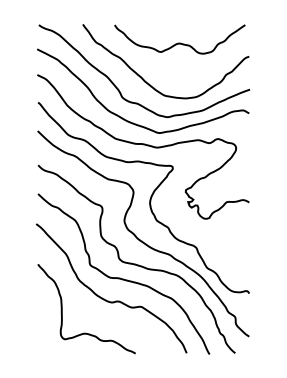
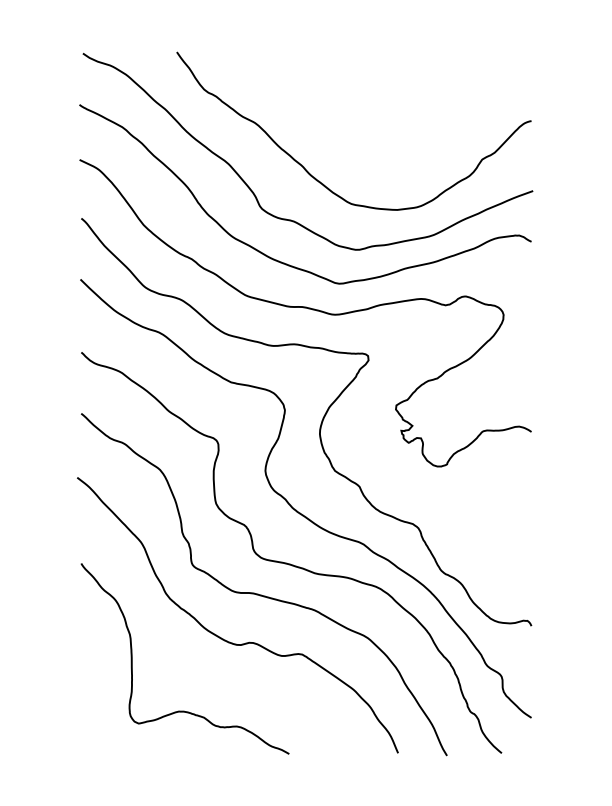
curve: (179, 42) -> (382, 90), removed

